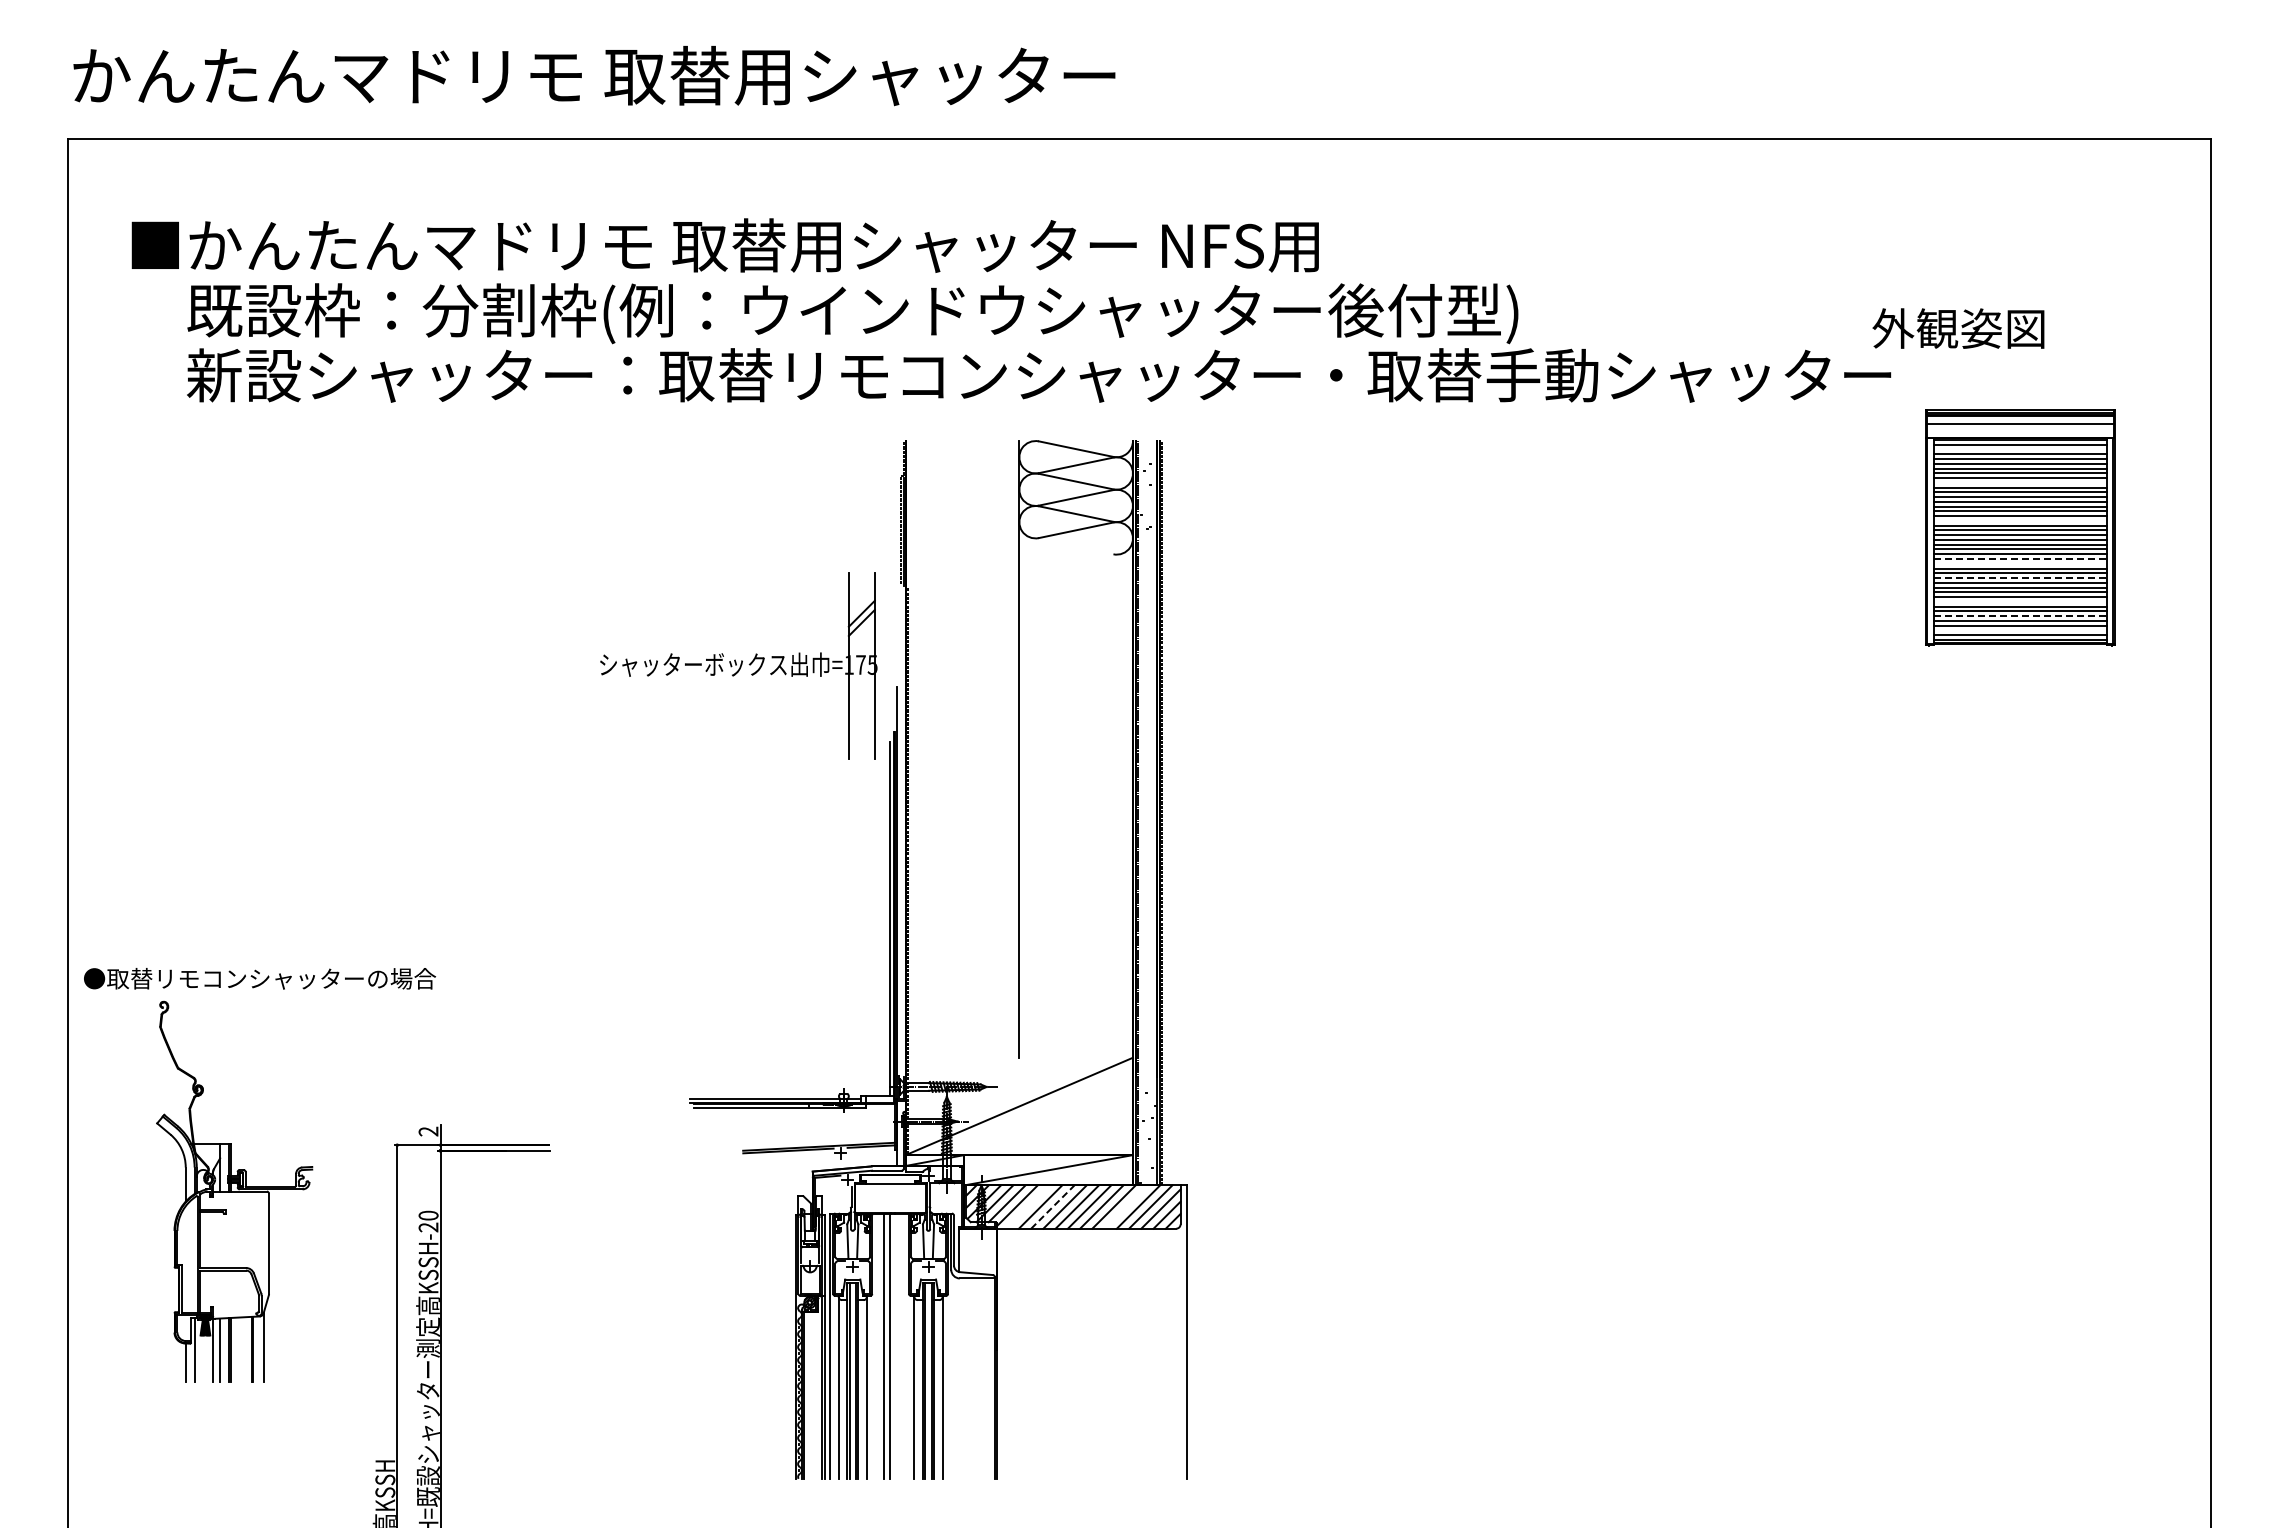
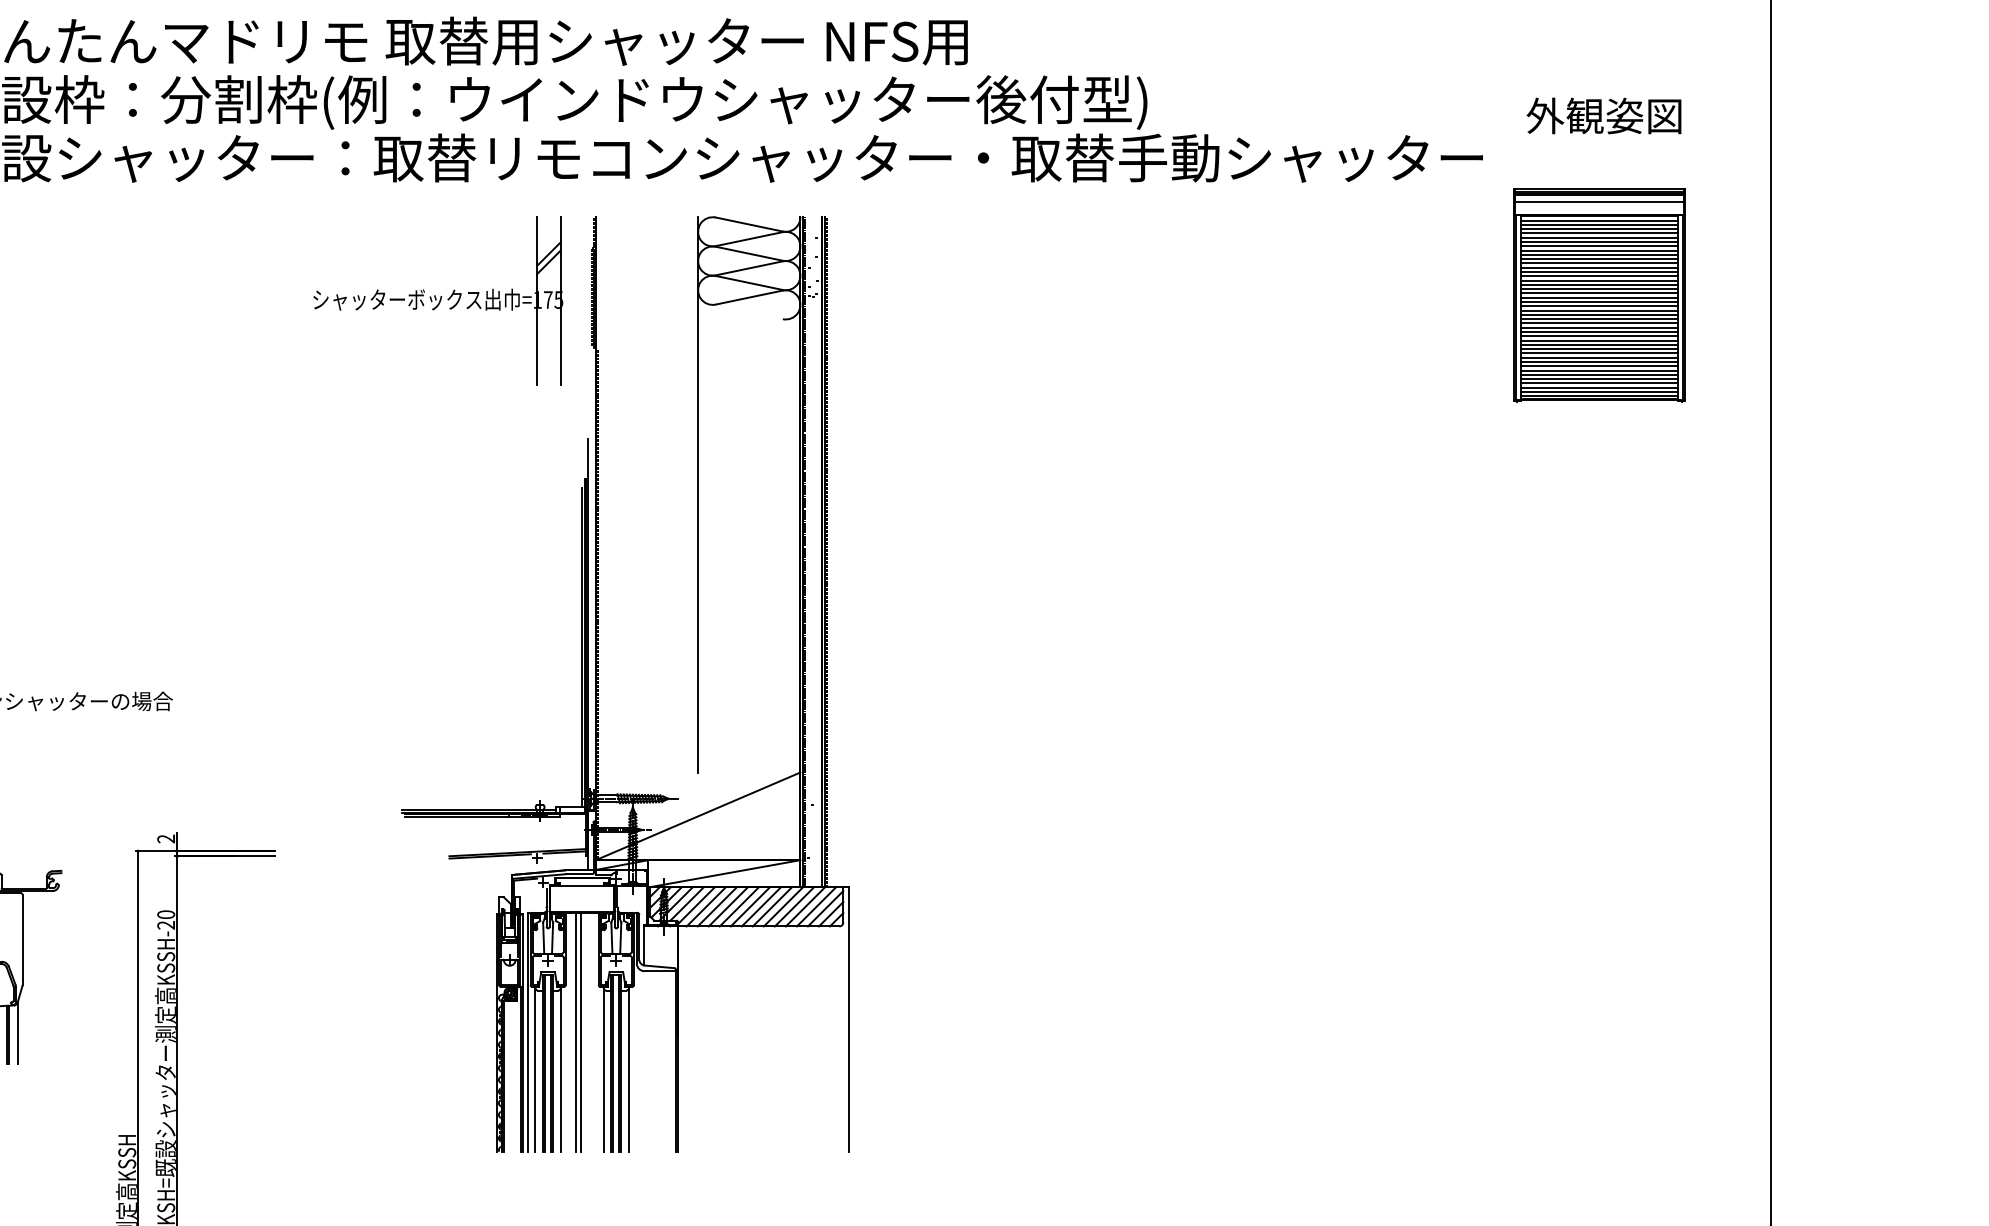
text: (1958, 328) -> (1604, 115), moved
line: (2020, 449) -> (1599, 224), added
line: (2020, 482) -> (1599, 254), added
line: (2020, 520) -> (1599, 288), added
line: (2020, 558) -> (1599, 322), dashed -> solid
line: (2020, 563) -> (1599, 327), added
line: (2020, 578) -> (1599, 340), dashed -> solid
line: (2020, 601) -> (1599, 361), added
line: (2020, 616) -> (1599, 375), dashed -> solid
line: (2020, 630) -> (1599, 387), added
part: (738, 665) -> (438, 300), moved
line: (1027, 1206) -> (705, 906), added
line: (1125, 1206) -> (793, 906), added
line: (1052, 1207) -> (727, 907), dashed -> solid

